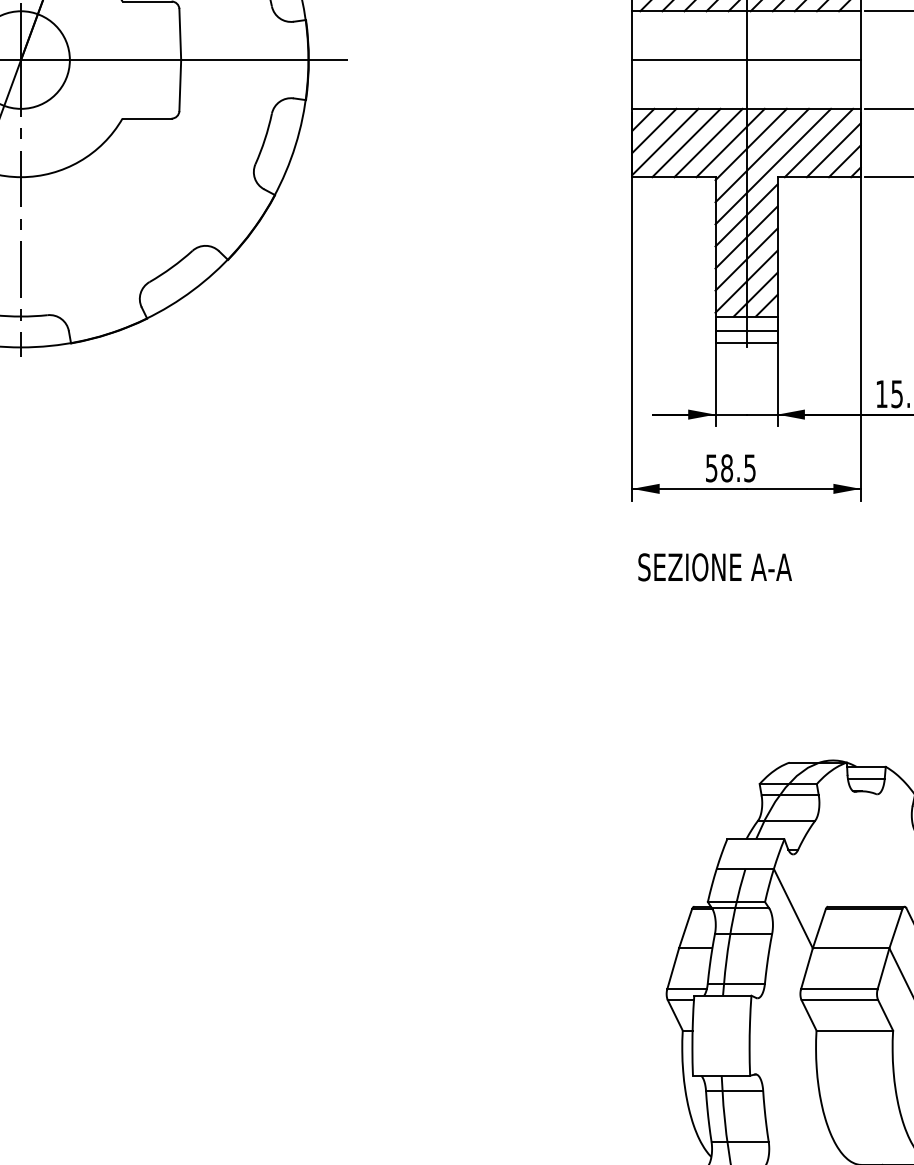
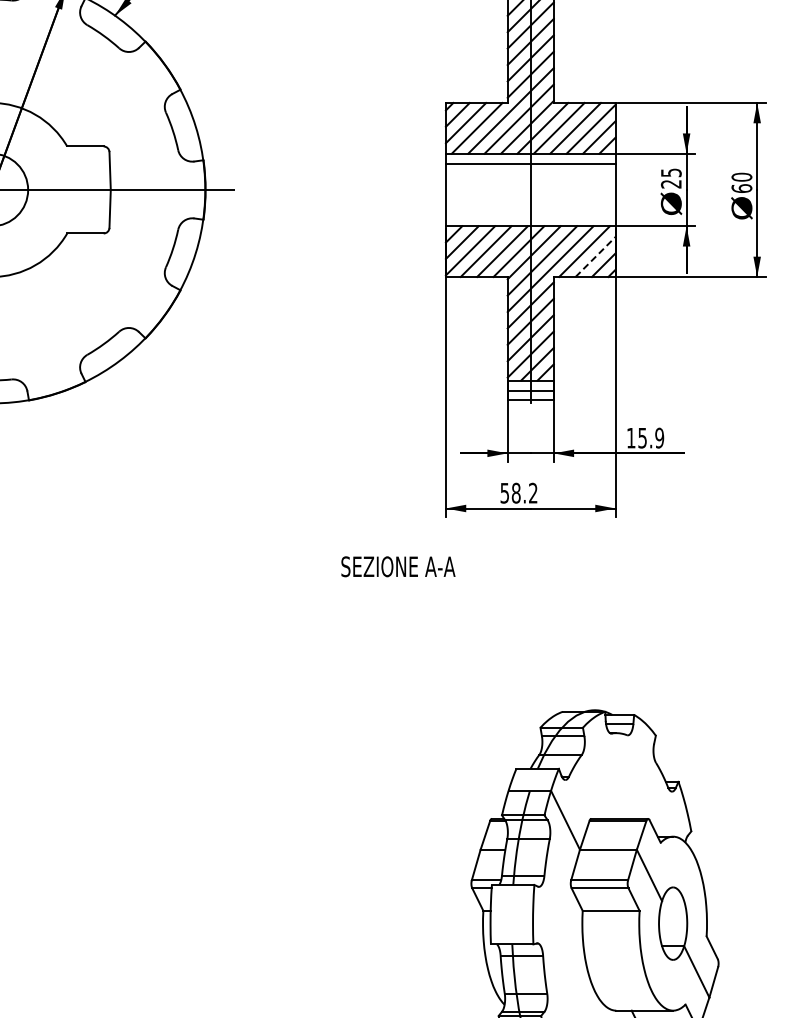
line: (746, 60) -> (530, 164), moved
line: (833, 149) -> (595, 256), solid -> dashed
text: (750, 467) -> (533, 492), 58.5 -> 58.2
text: (715, 566) -> (398, 566), moved

